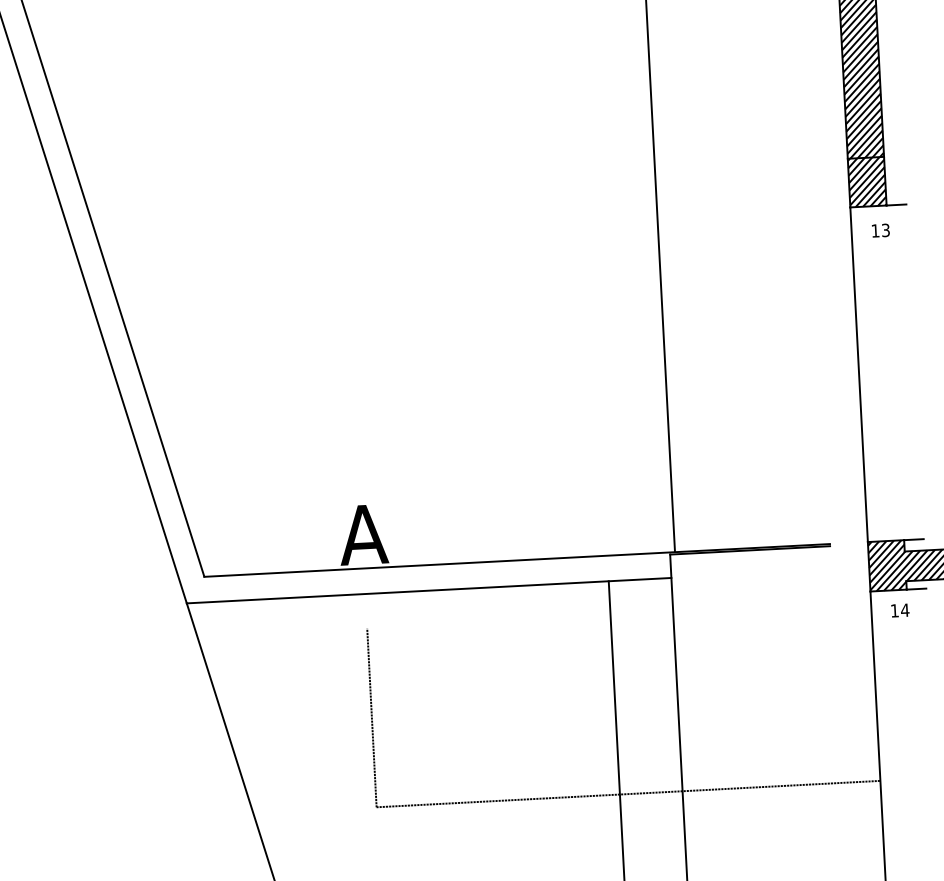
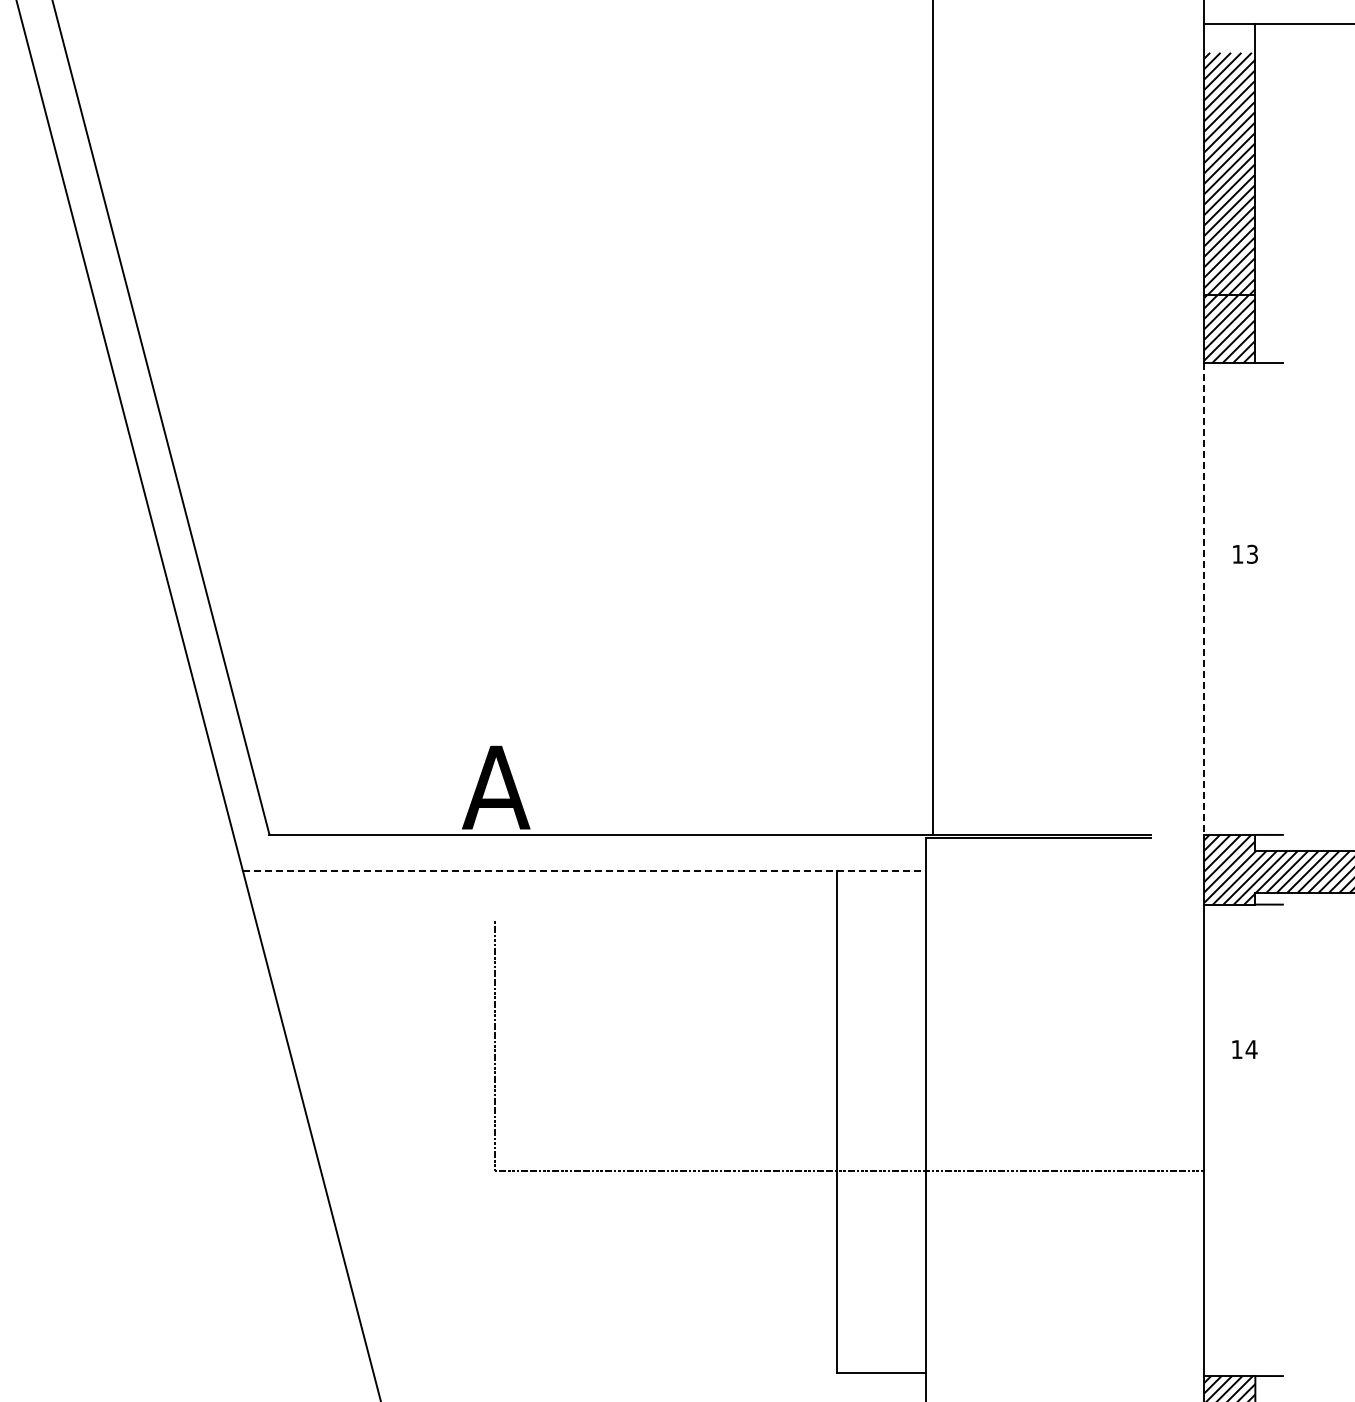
text: (880, 230) -> (1245, 553), moved
line: (859, 374) -> (1204, 599), solid -> dashed
line: (429, 590) -> (584, 870), solid -> dashed
text: (900, 610) -> (1244, 1049), moved

